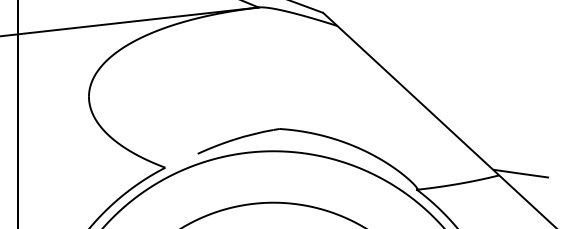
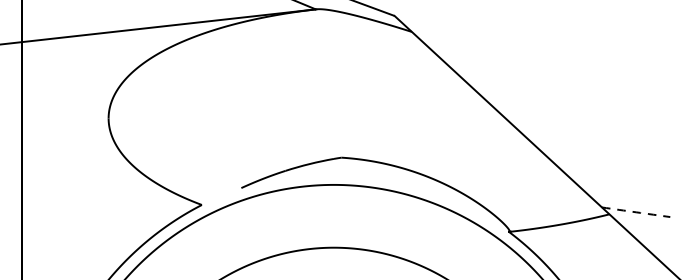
arc: (521, 173) -> (636, 212), solid -> dashed

